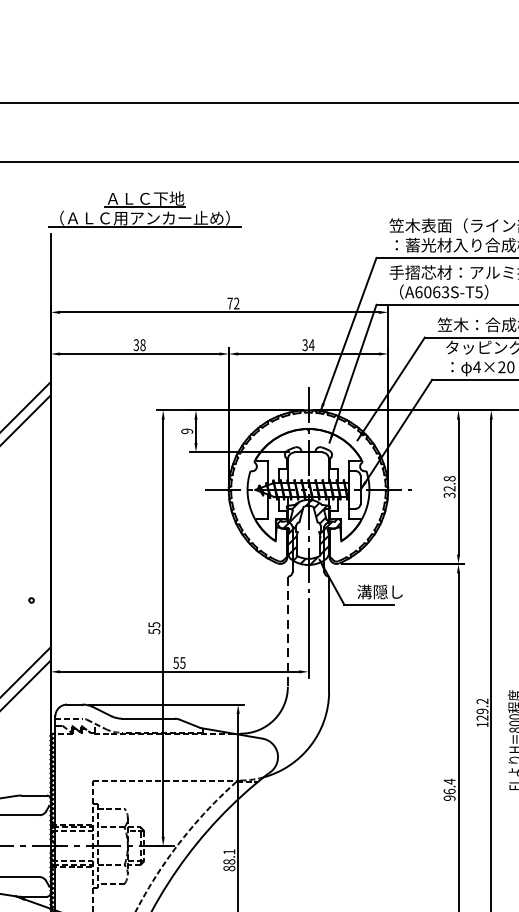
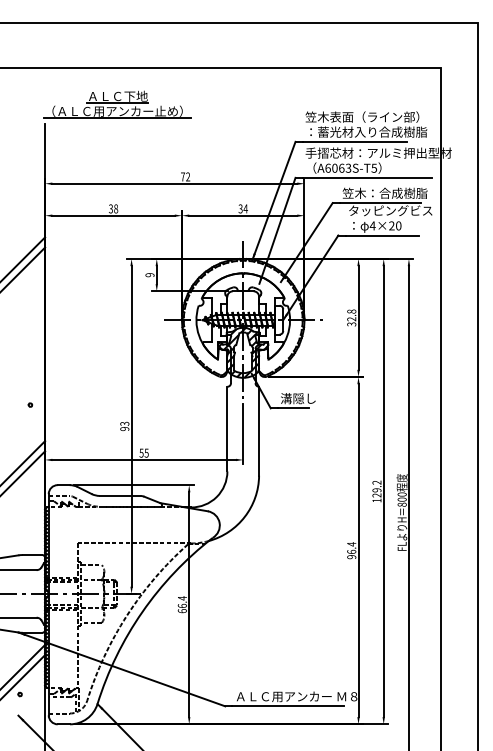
text: (153, 628) -> (124, 426), 55 -> 93
line: (287, 632) -> (227, 429), dashed -> solid
text: (229, 859) -> (182, 604), 88.1 -> 66.4

